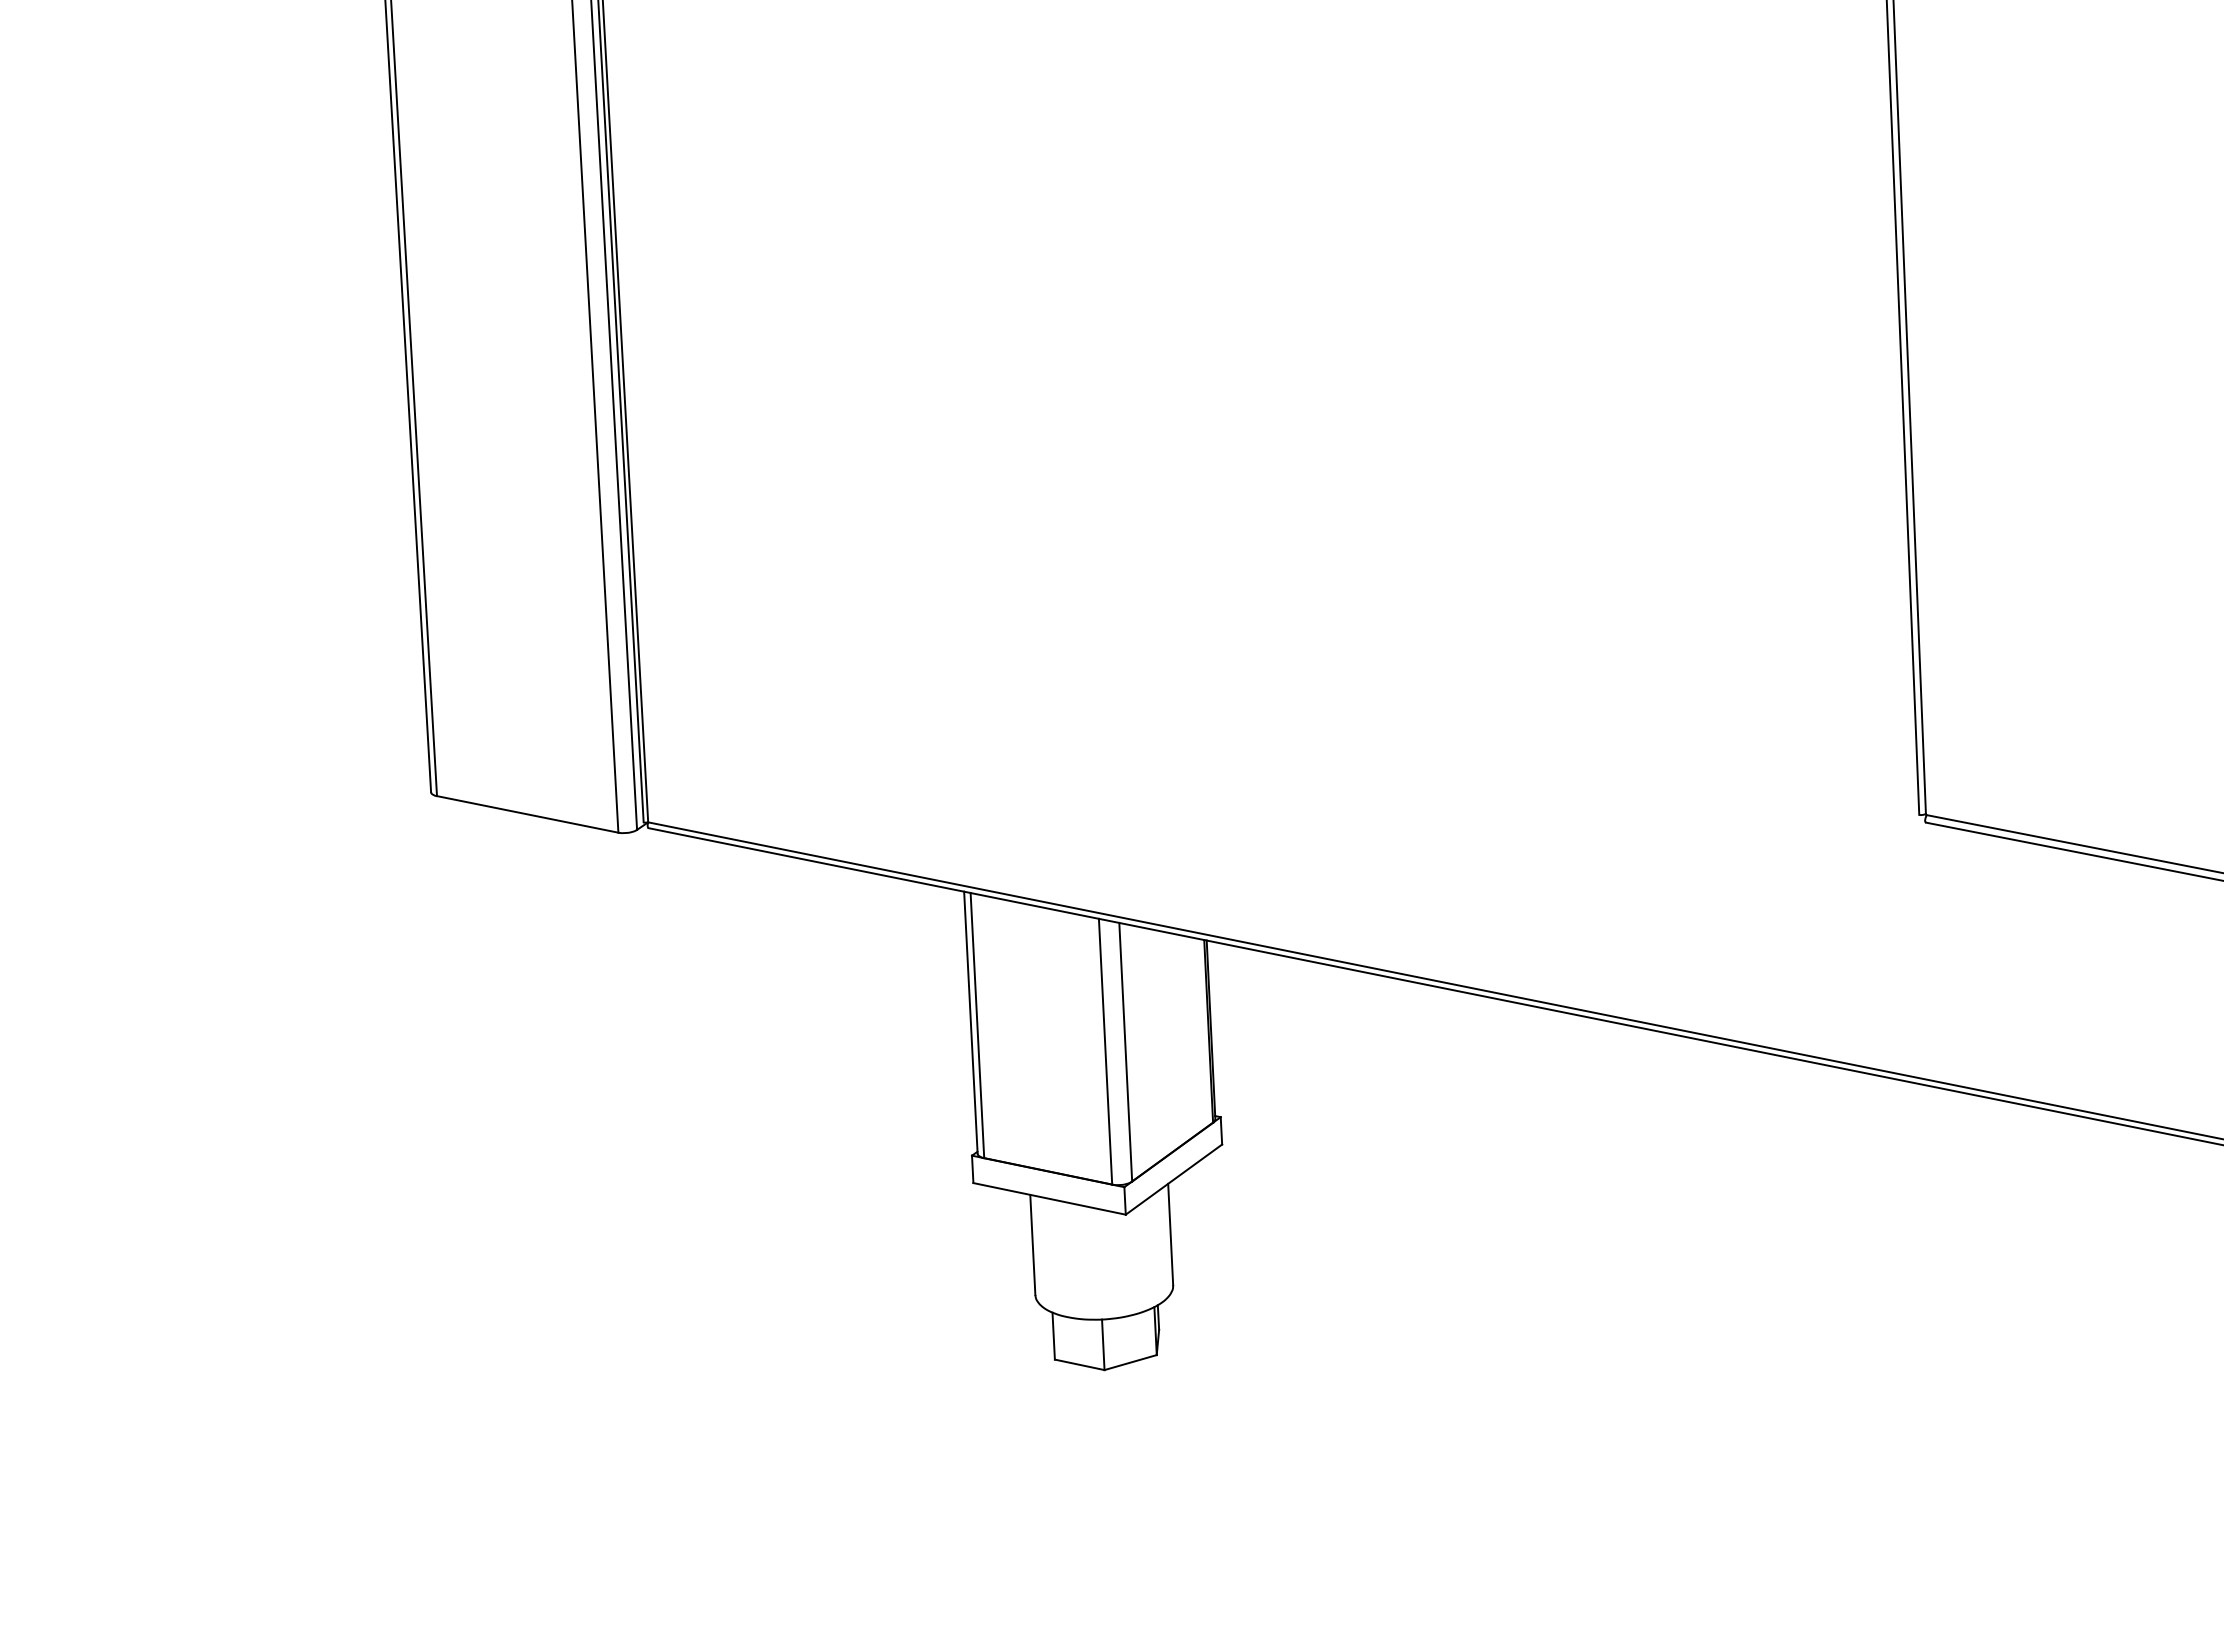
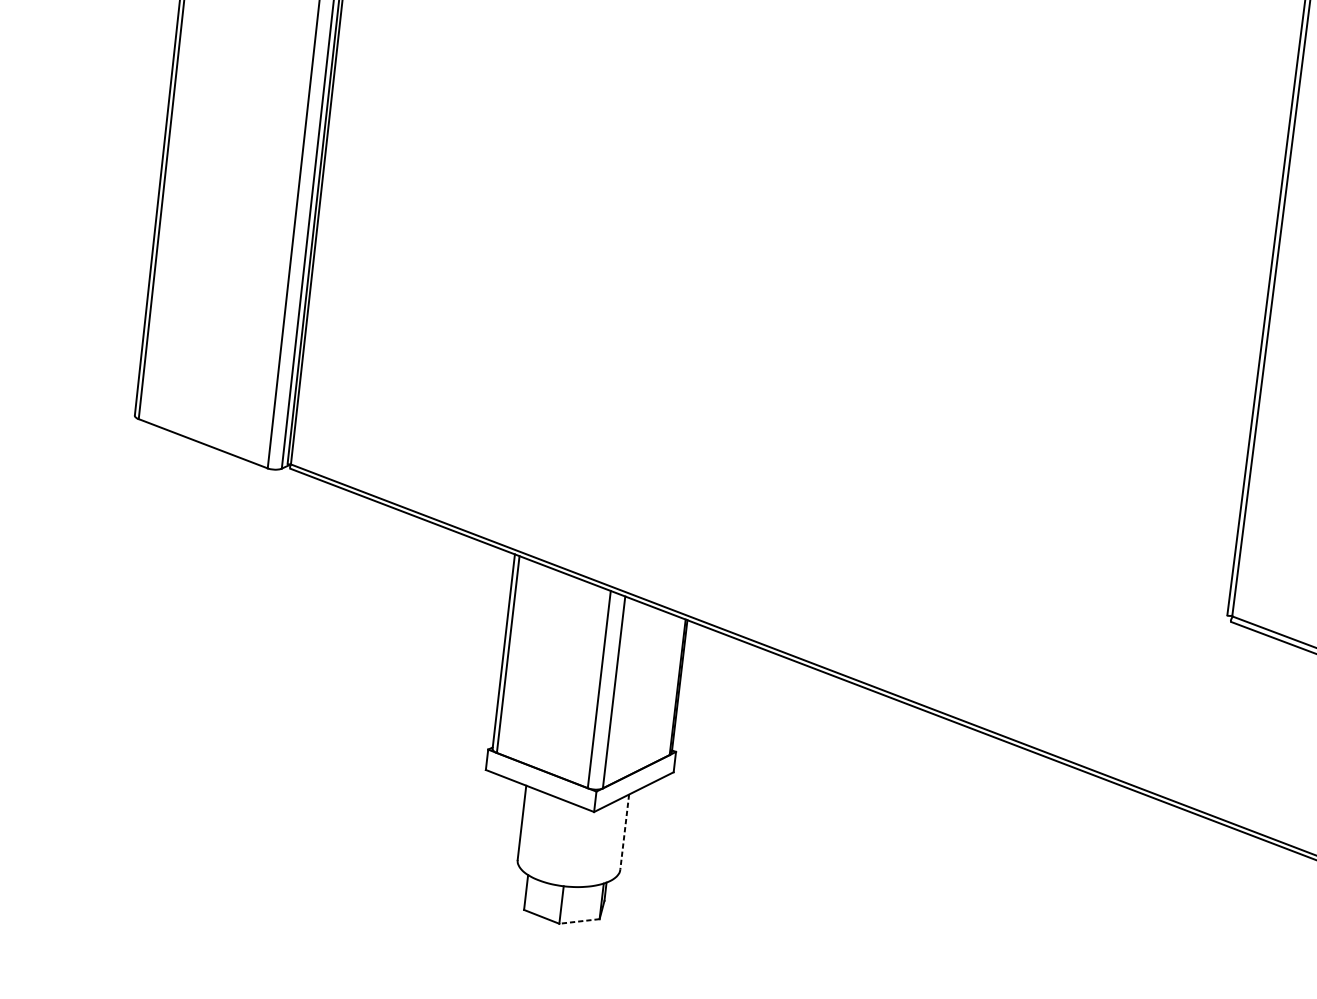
line: (1170, 1234) -> (624, 832), solid -> dashed
line: (1130, 1362) -> (579, 921), solid -> dashed

